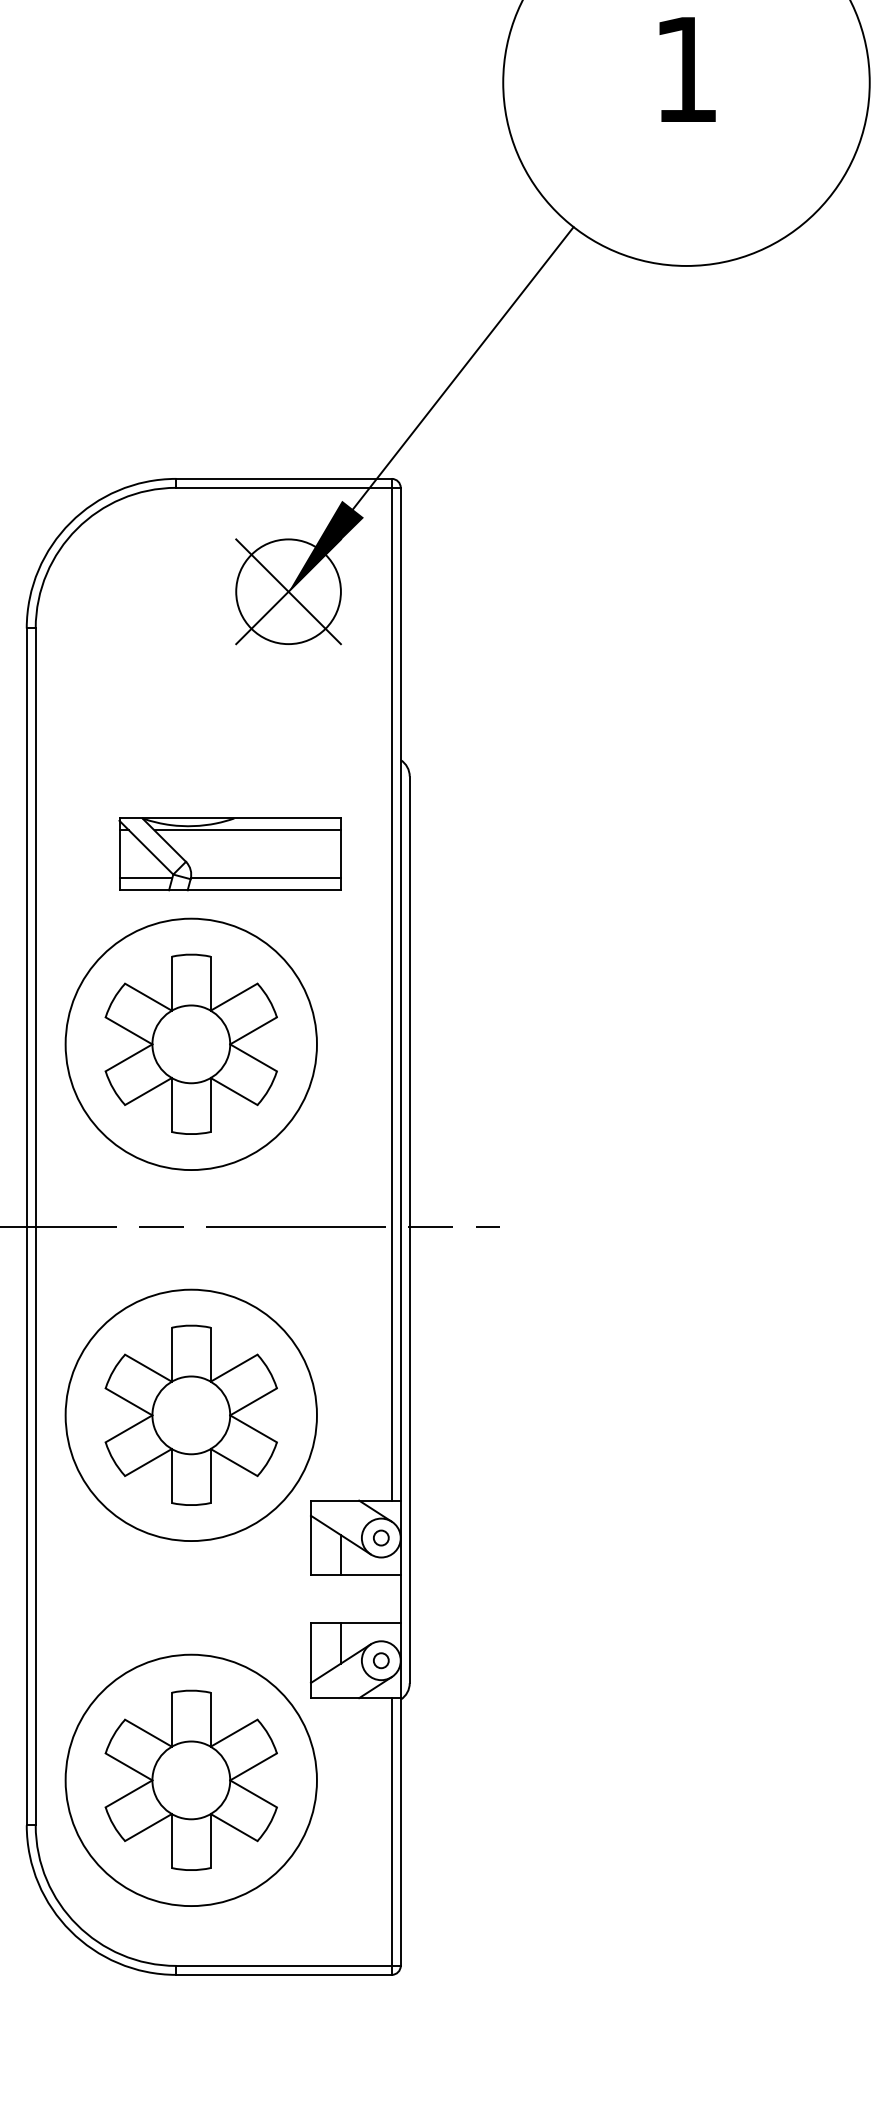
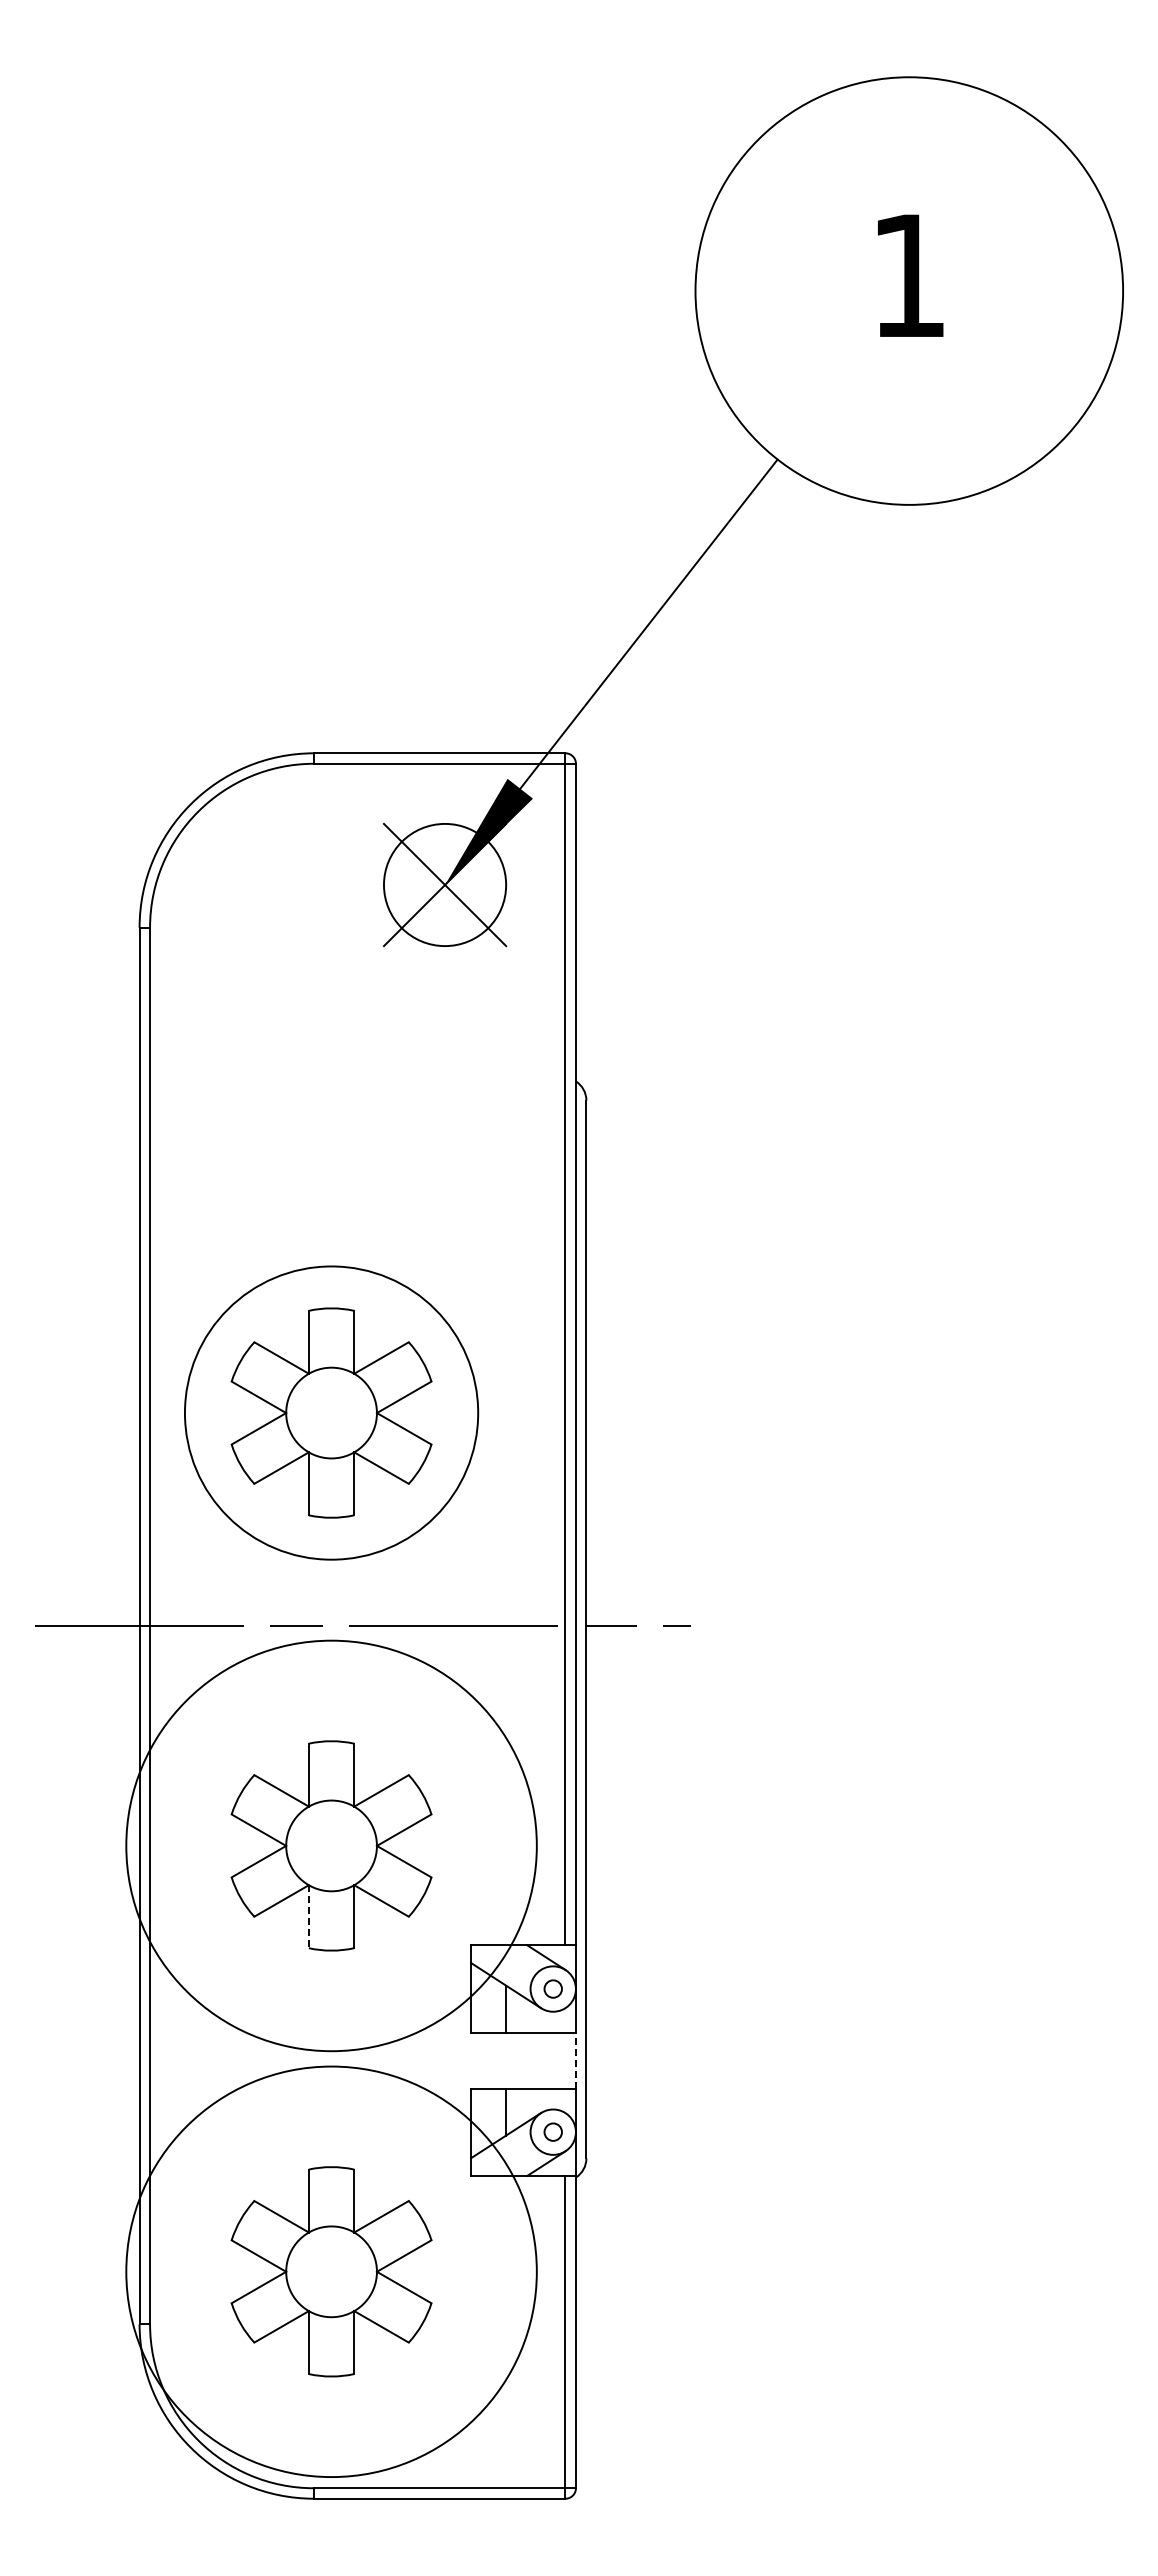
part: (229, 854) -> (376, 1191), removed
circle: (191, 1415) -> (331, 1845), size x1.4
line: (171, 1476) -> (308, 1917), solid -> dashed
line: (400, 1599) -> (575, 2060), solid -> dashed
circle: (191, 1780) -> (331, 2271), size x1.4

